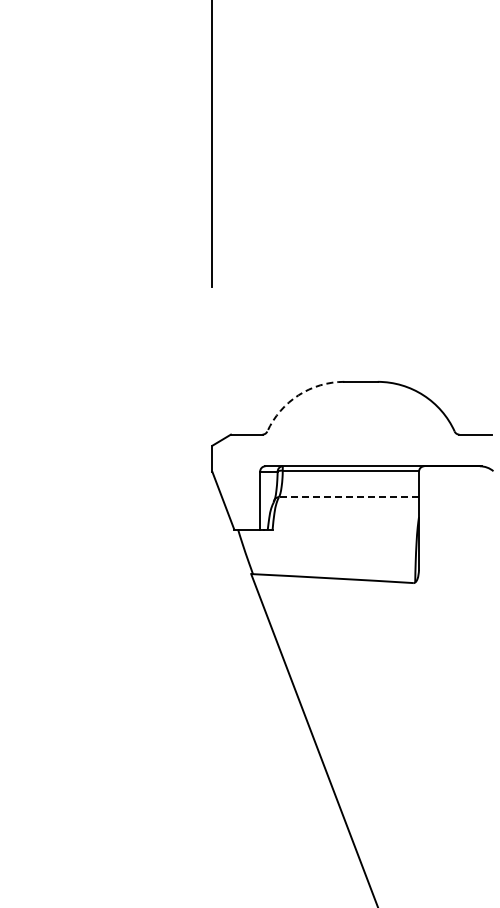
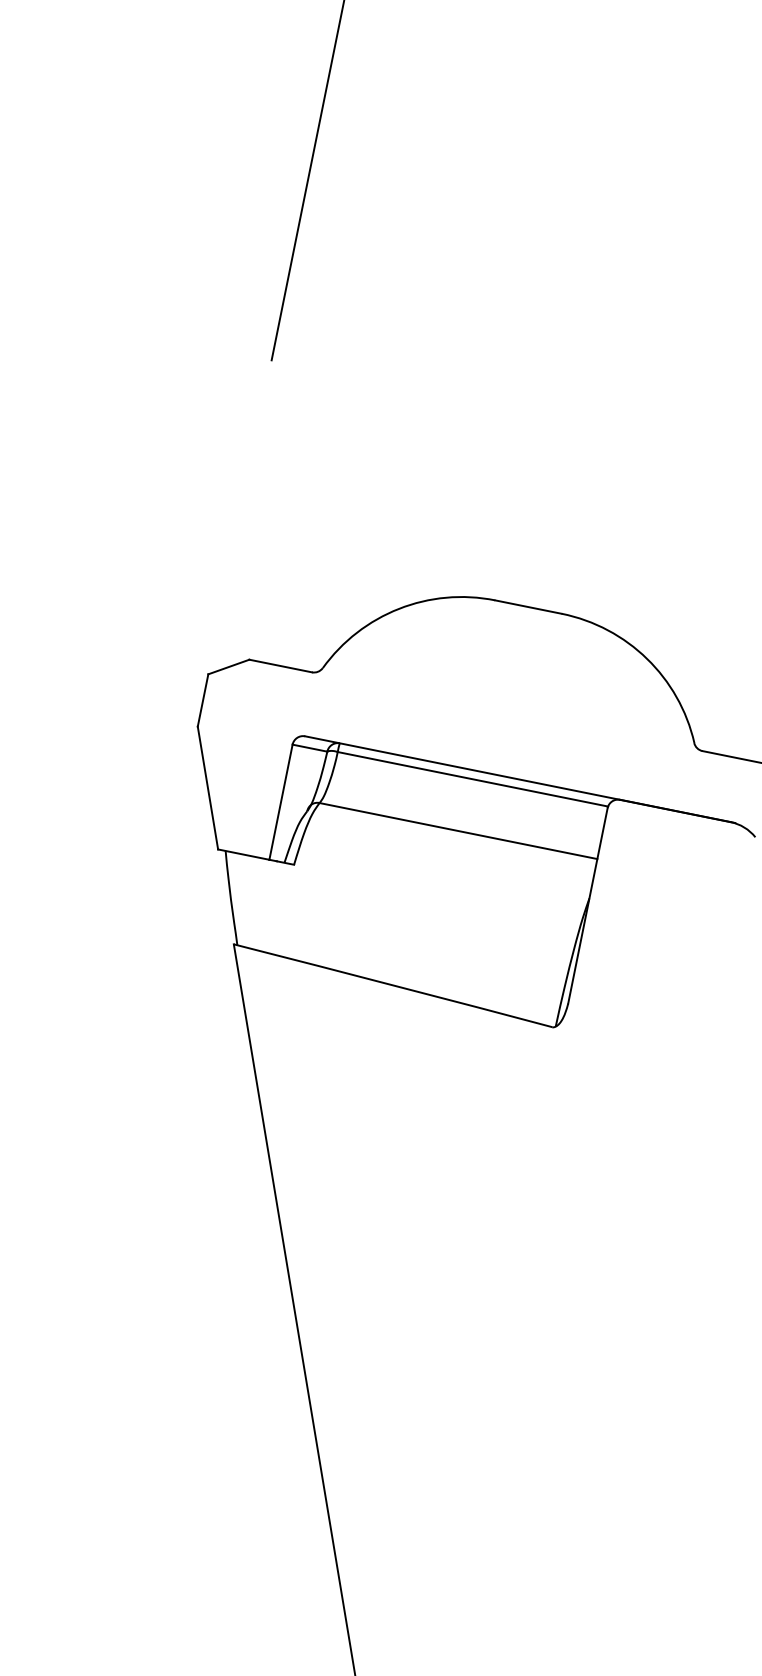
arc: (298, 395) -> (399, 609), dashed -> solid
line: (348, 497) -> (457, 831), dashed -> solid

